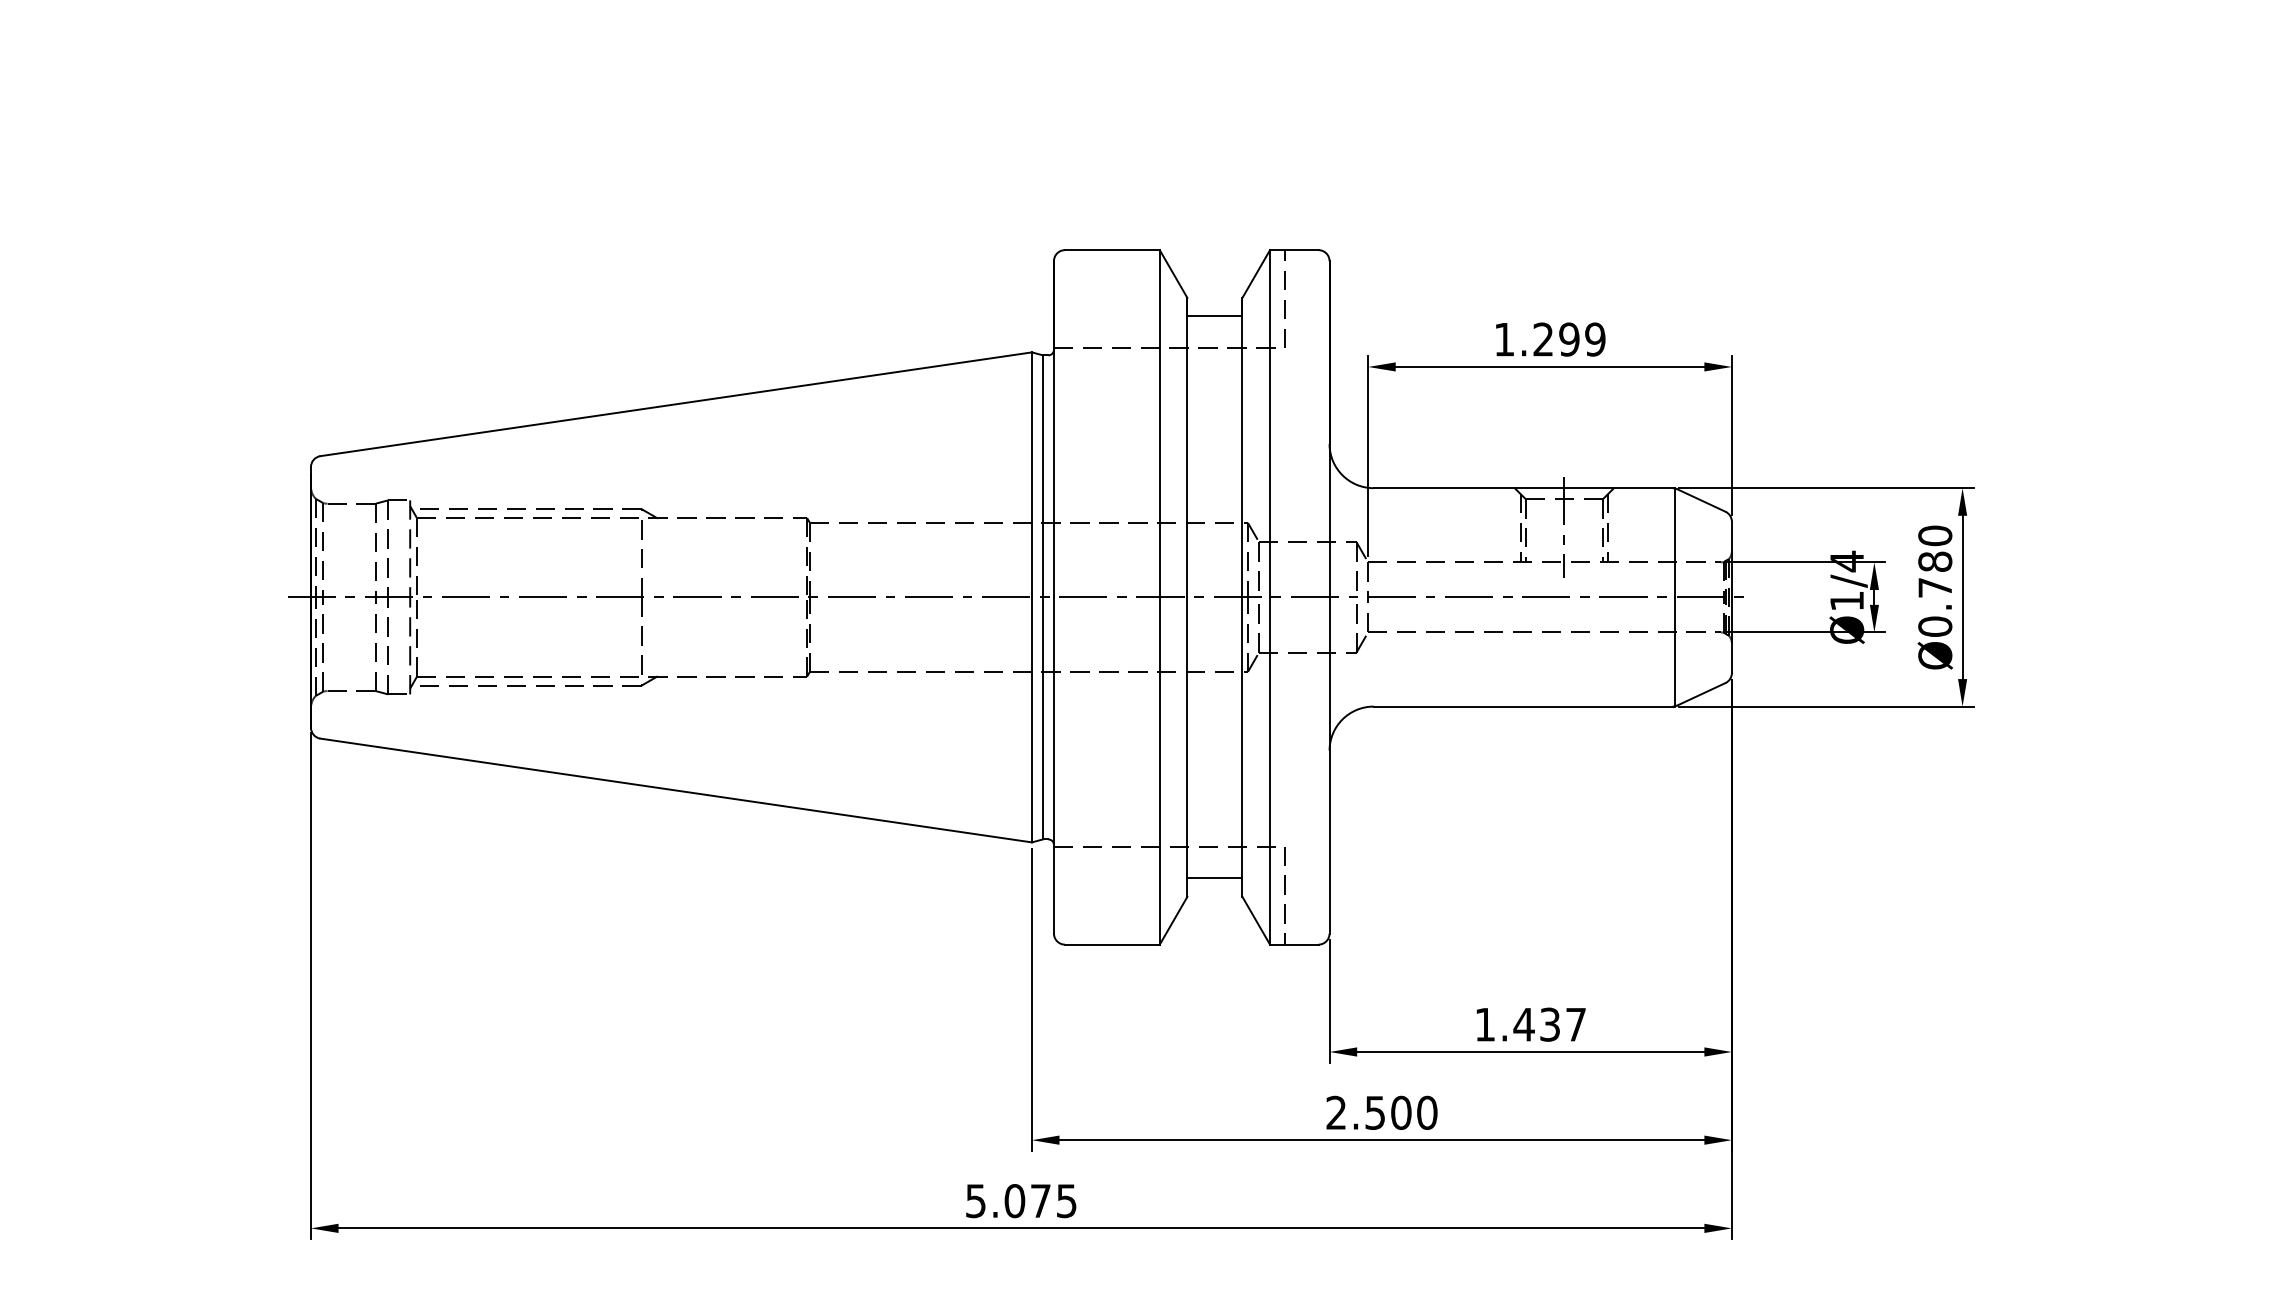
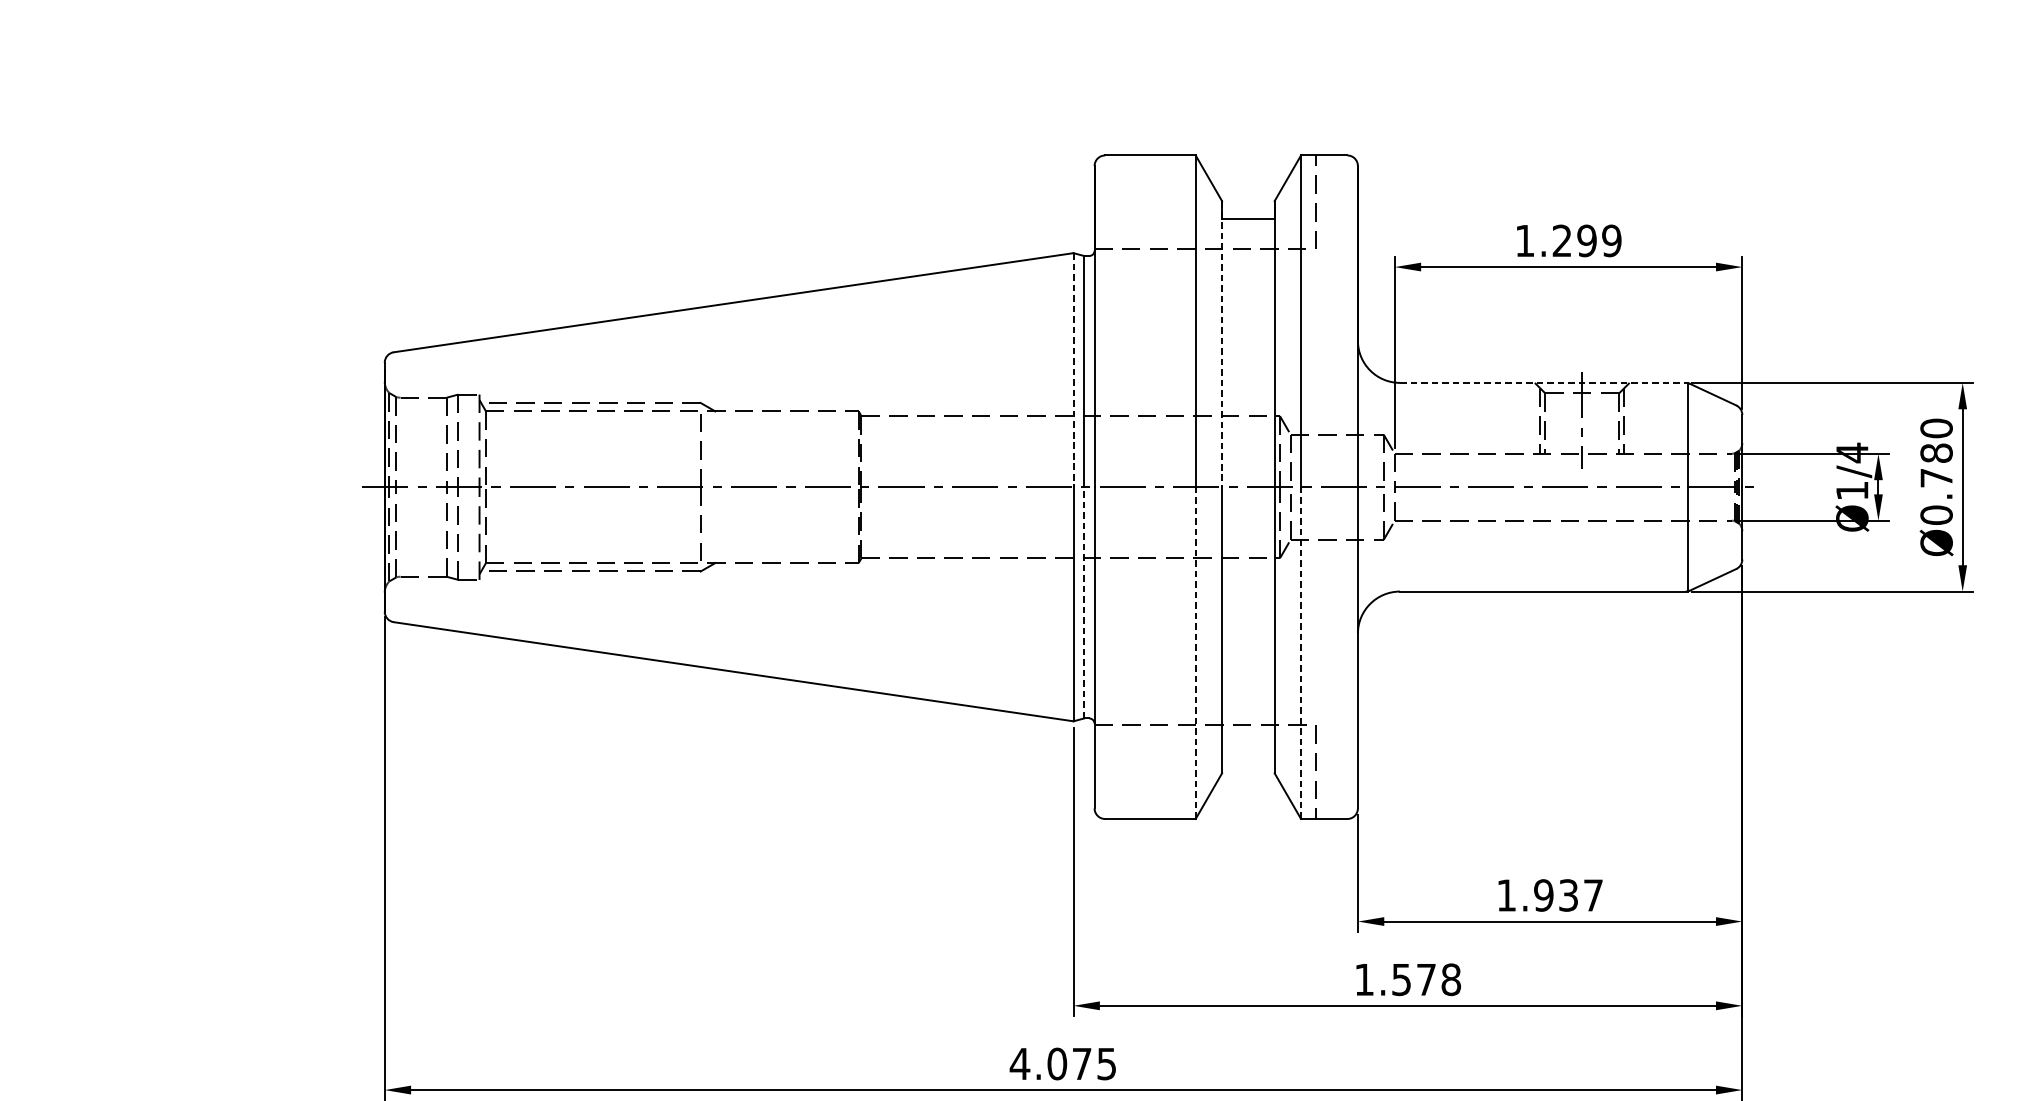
line: (1187, 447) -> (1222, 344), solid -> dashed
line: (1031, 474) -> (1073, 369), solid -> dashed
line: (1523, 488) -> (1543, 383), solid -> dashed
line: (1042, 717) -> (1083, 601), solid -> dashed
line: (1159, 771) -> (1195, 653), solid -> dashed
line: (1270, 771) -> (1301, 653), solid -> dashed
line: (1214, 878) -> (1247, 755), removed
text: (1523, 1024) -> (1543, 895), 1.437 -> 1.937
text: (1381, 1112) -> (1407, 979), 2.500 -> 1.578
text: (975, 1201) -> (1019, 1064), 5.075 -> 4.075

